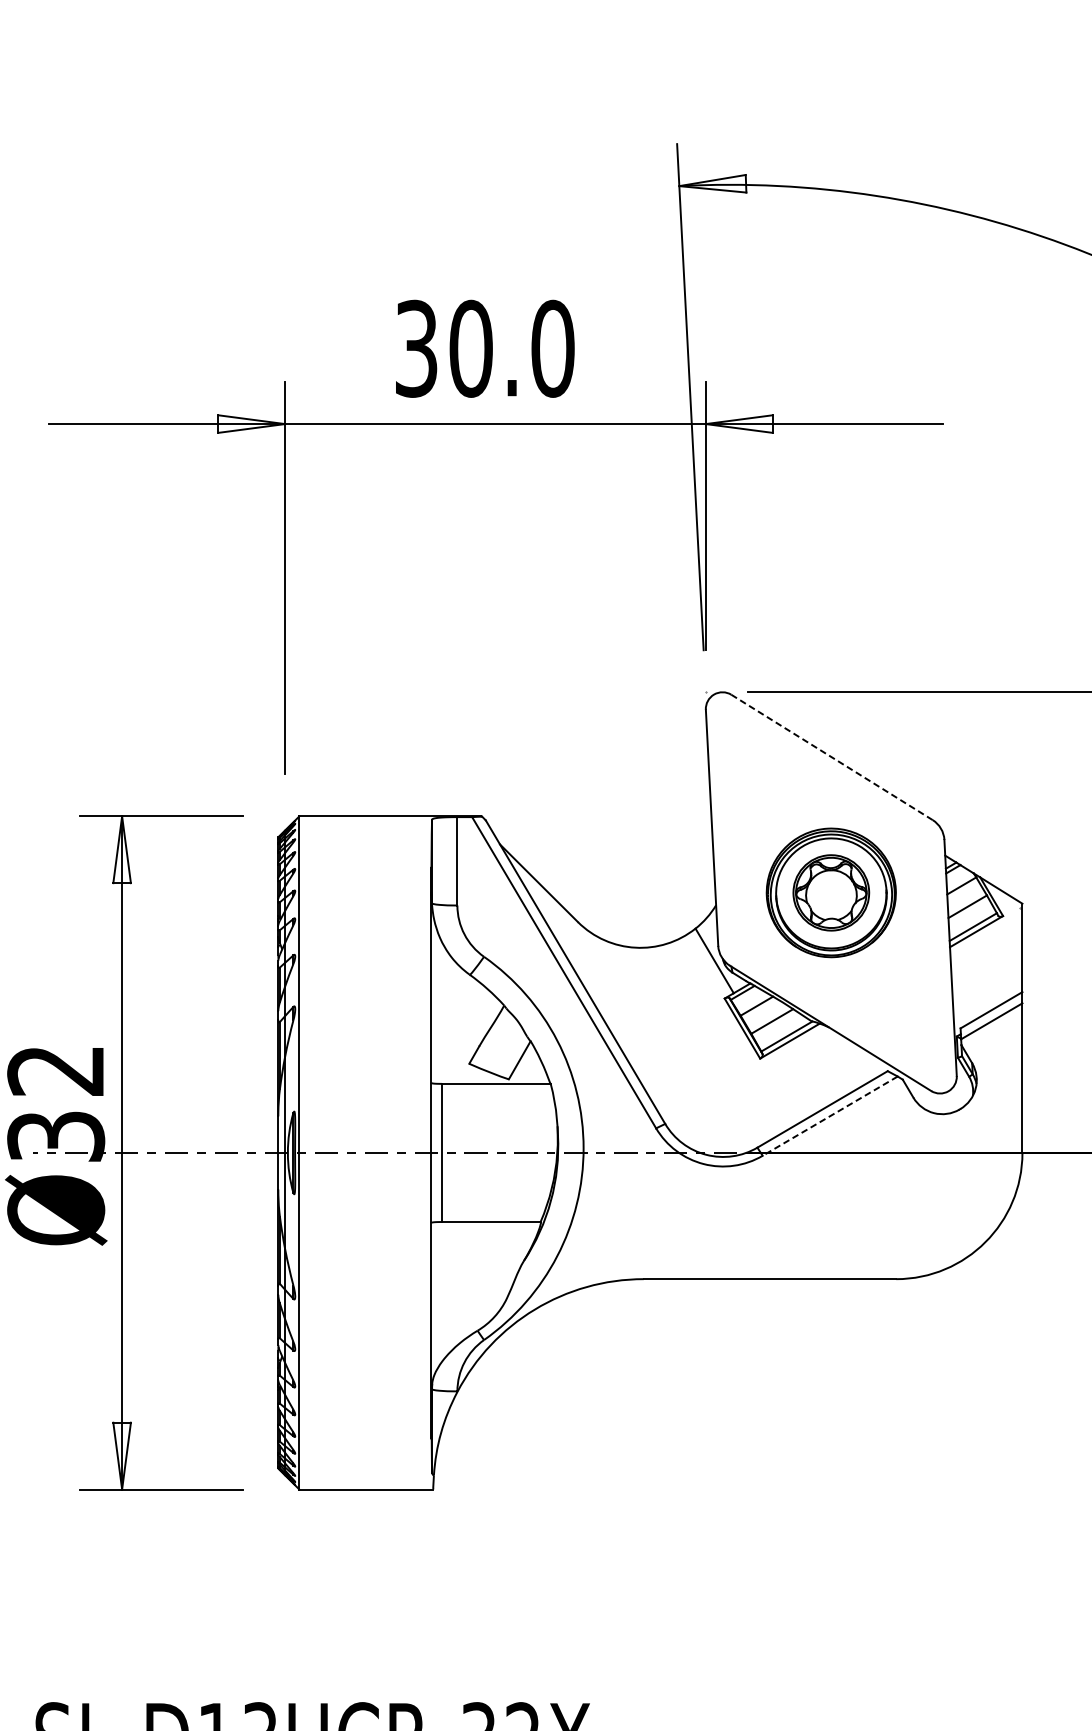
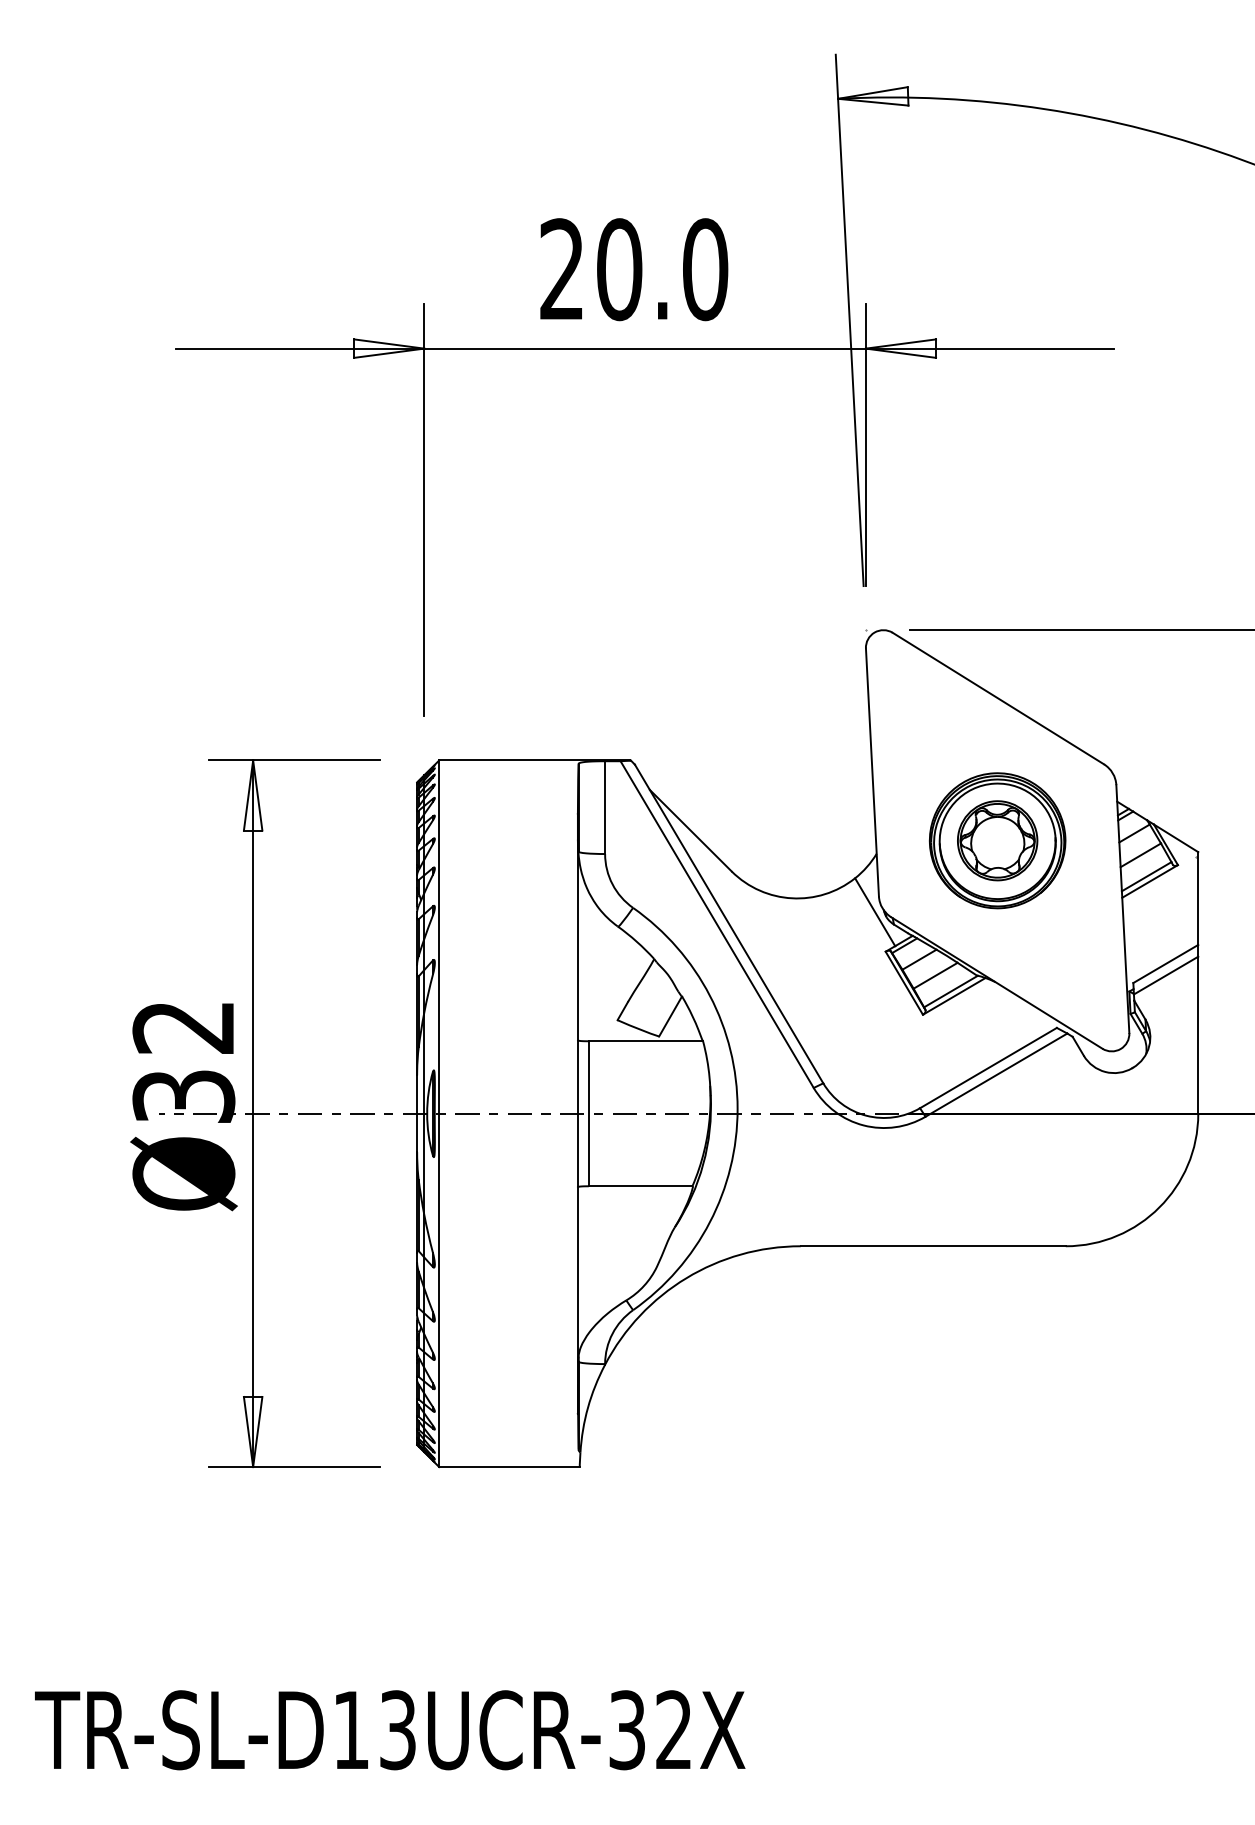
text: (415, 348) -> (561, 269), 30.0 -> 20.0
line: (831, 757) -> (997, 698), dashed -> solid
line: (830, 1116) -> (996, 1075), dashed -> solid

